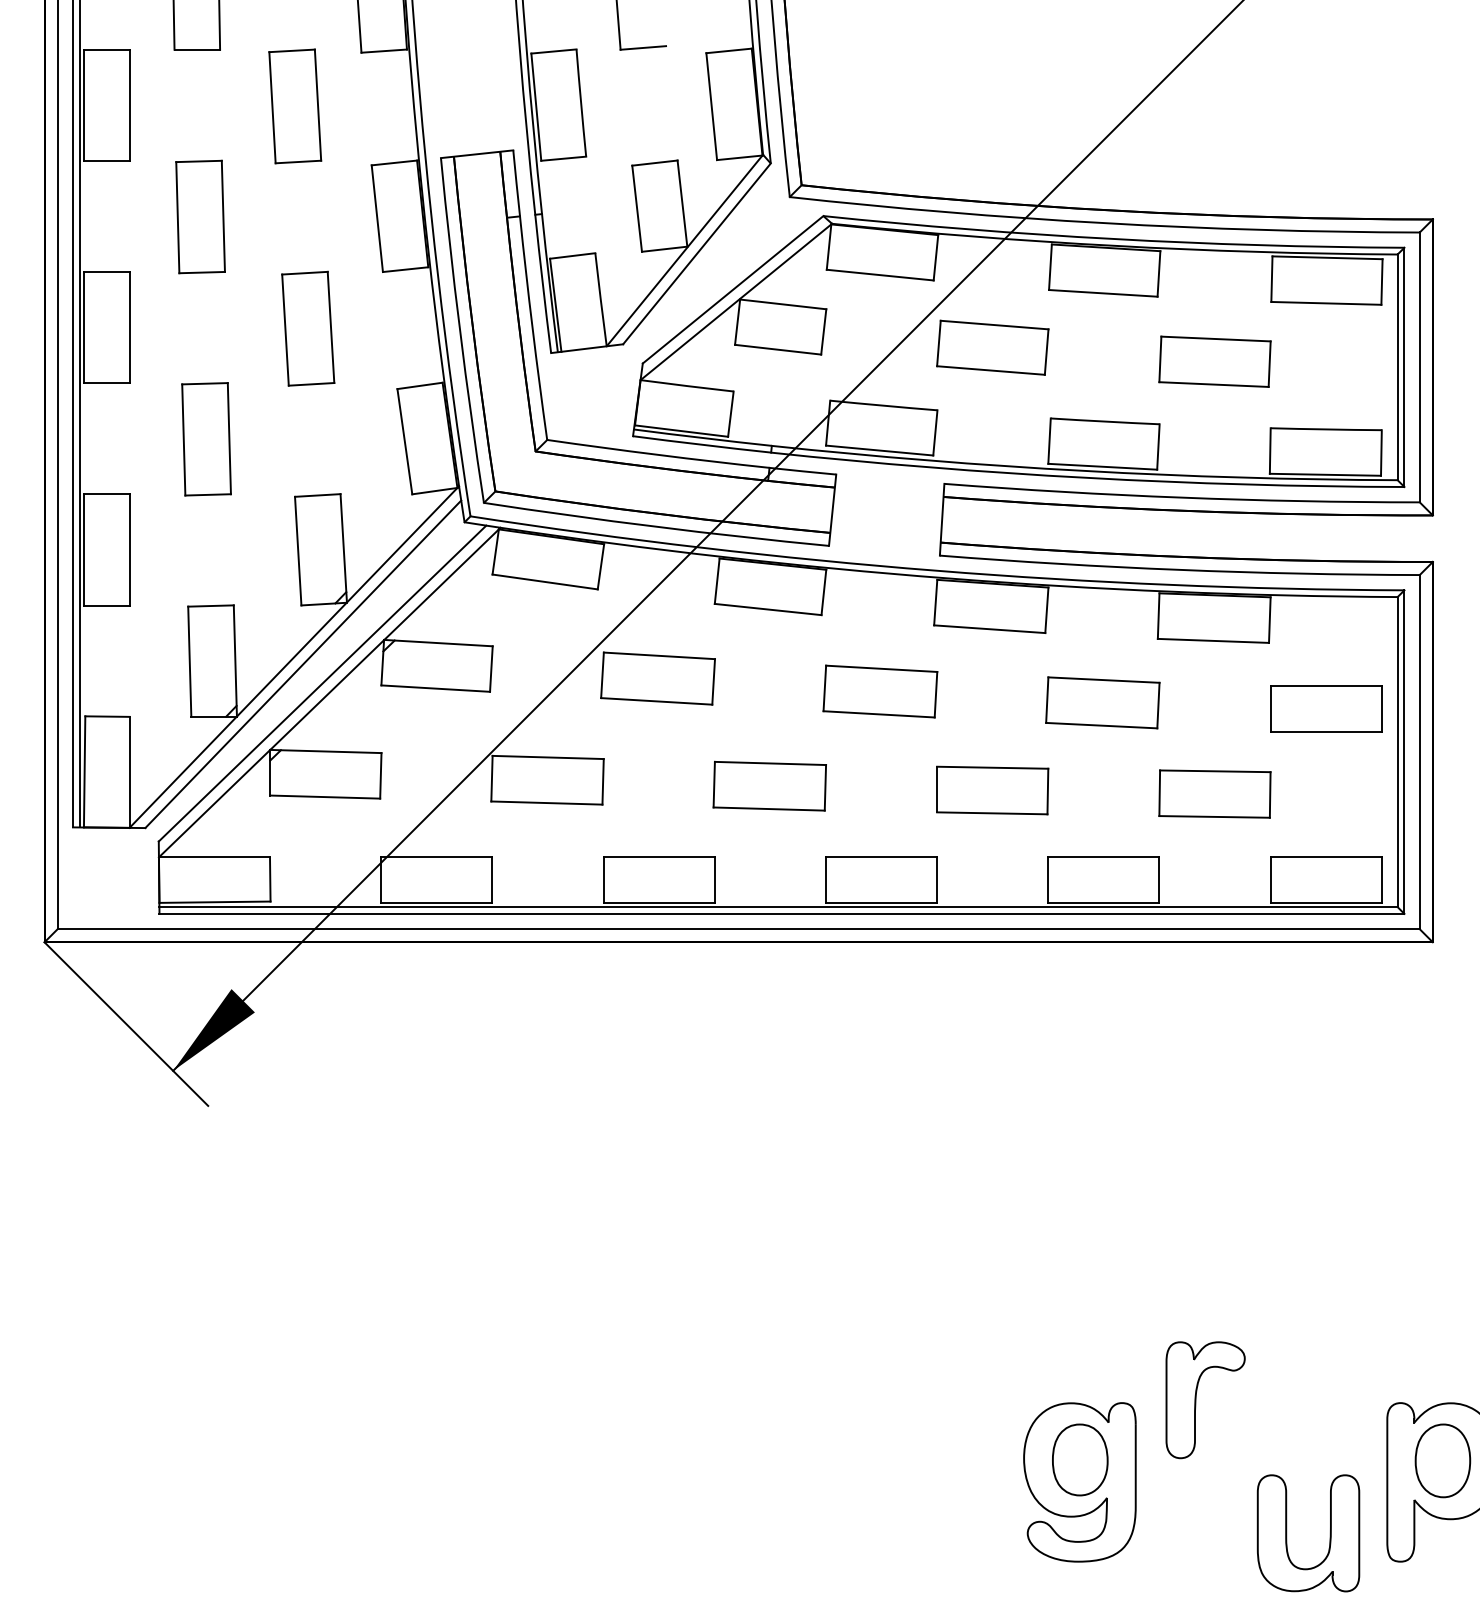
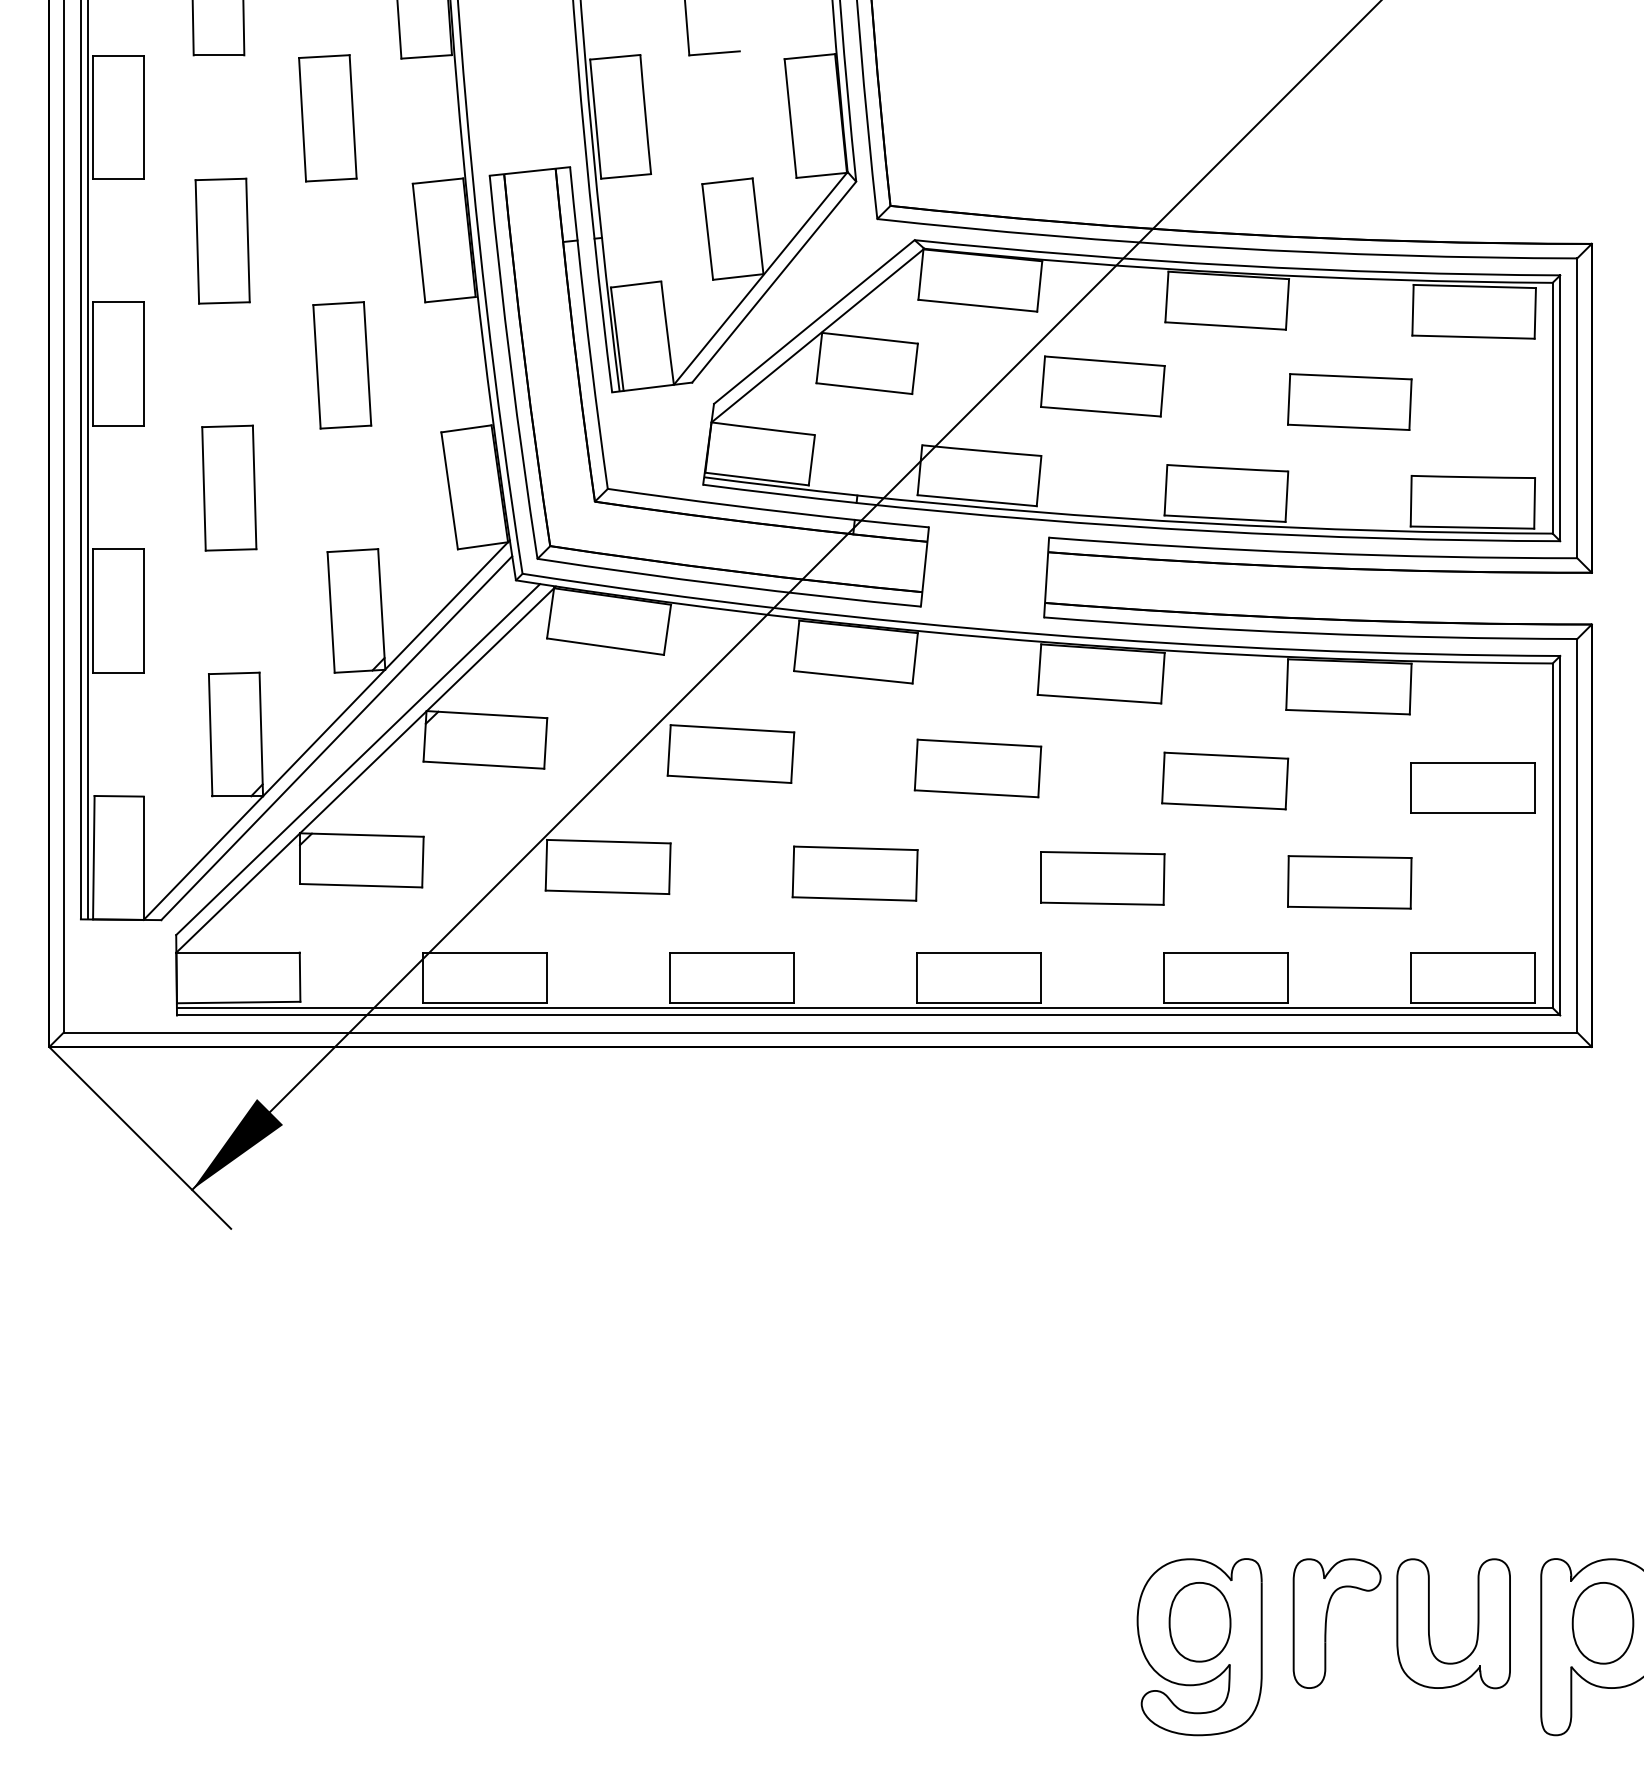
part: (1196, 1400) -> (1326, 1623), moved
part: (1287, 1533) -> (1430, 1623), moved

